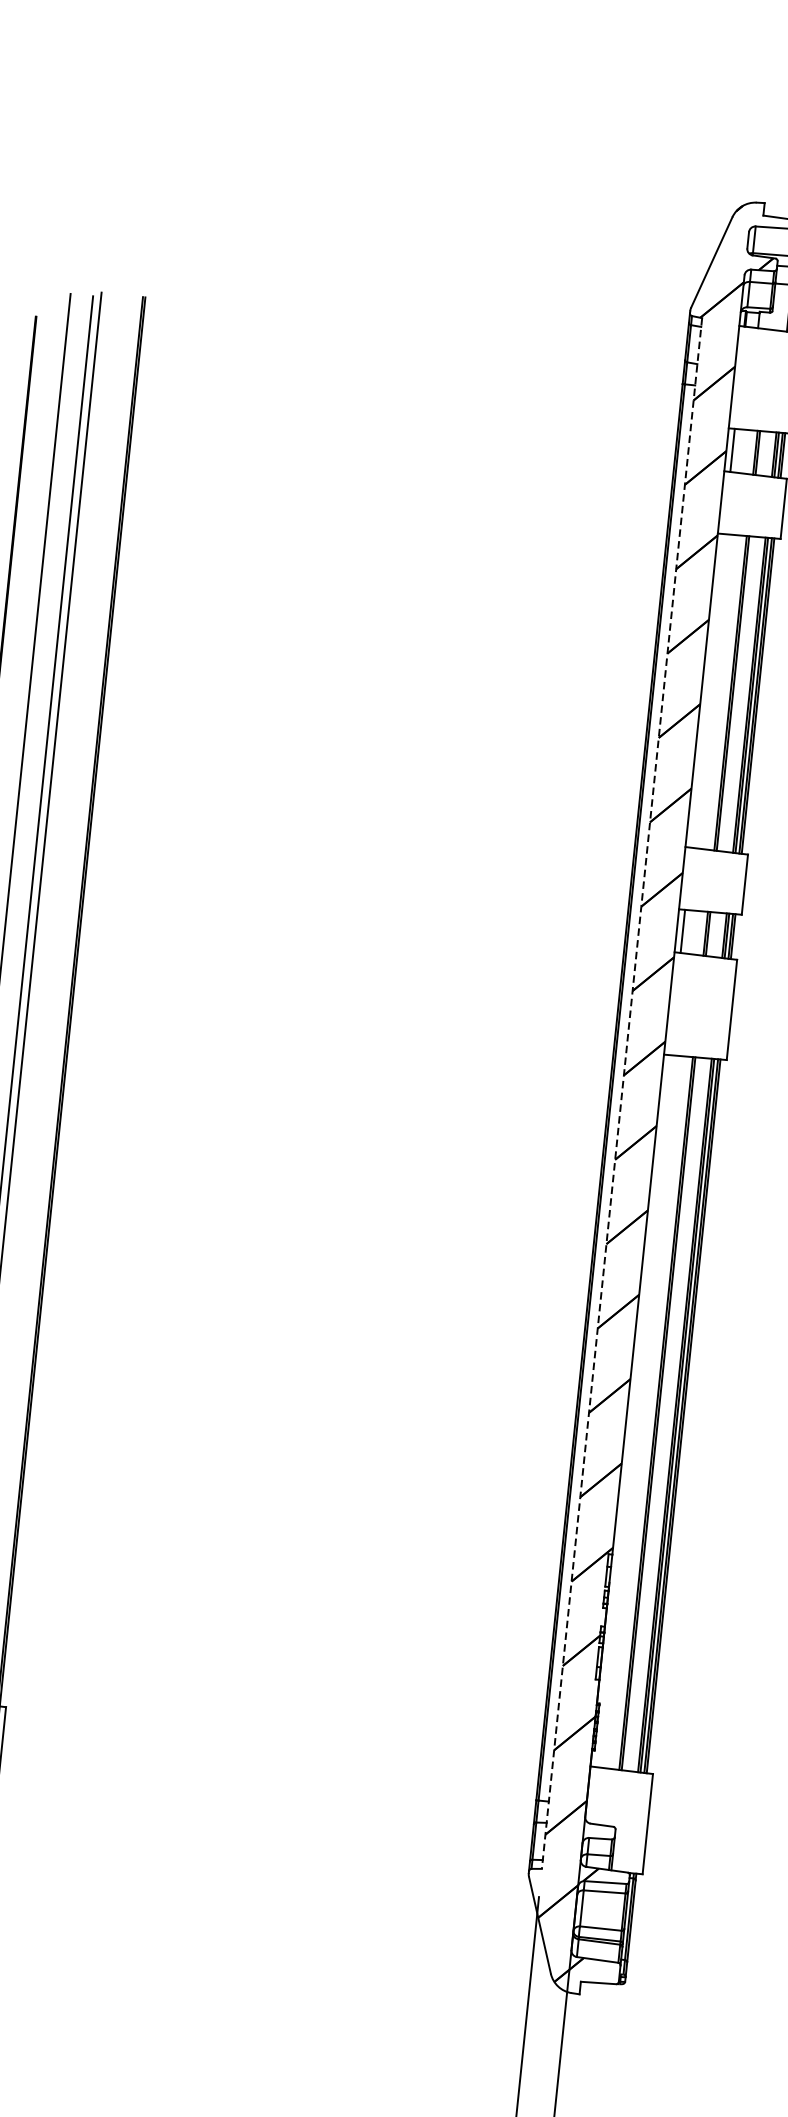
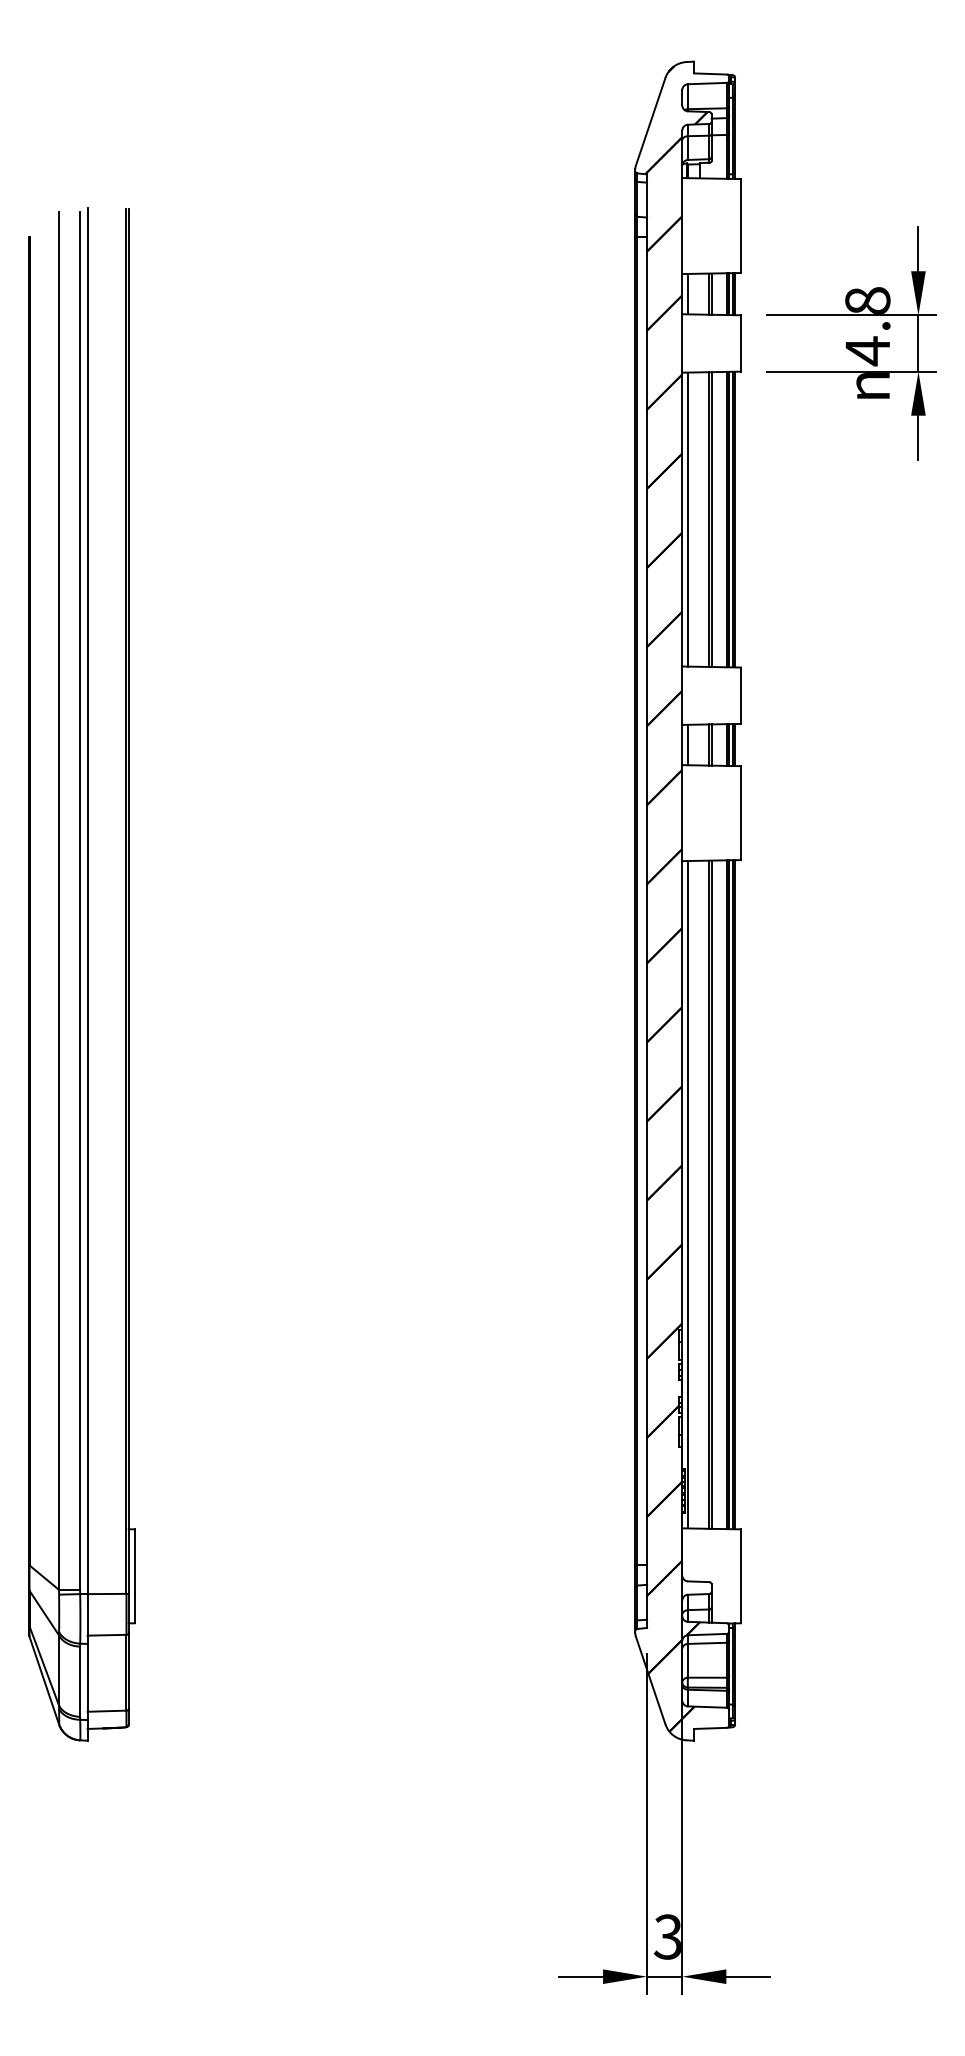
line: (707, 690) -> (687, 519), added
line: (622, 1093) -> (647, 901), dashed -> solid
line: (632, 1410) -> (687, 1194), added

